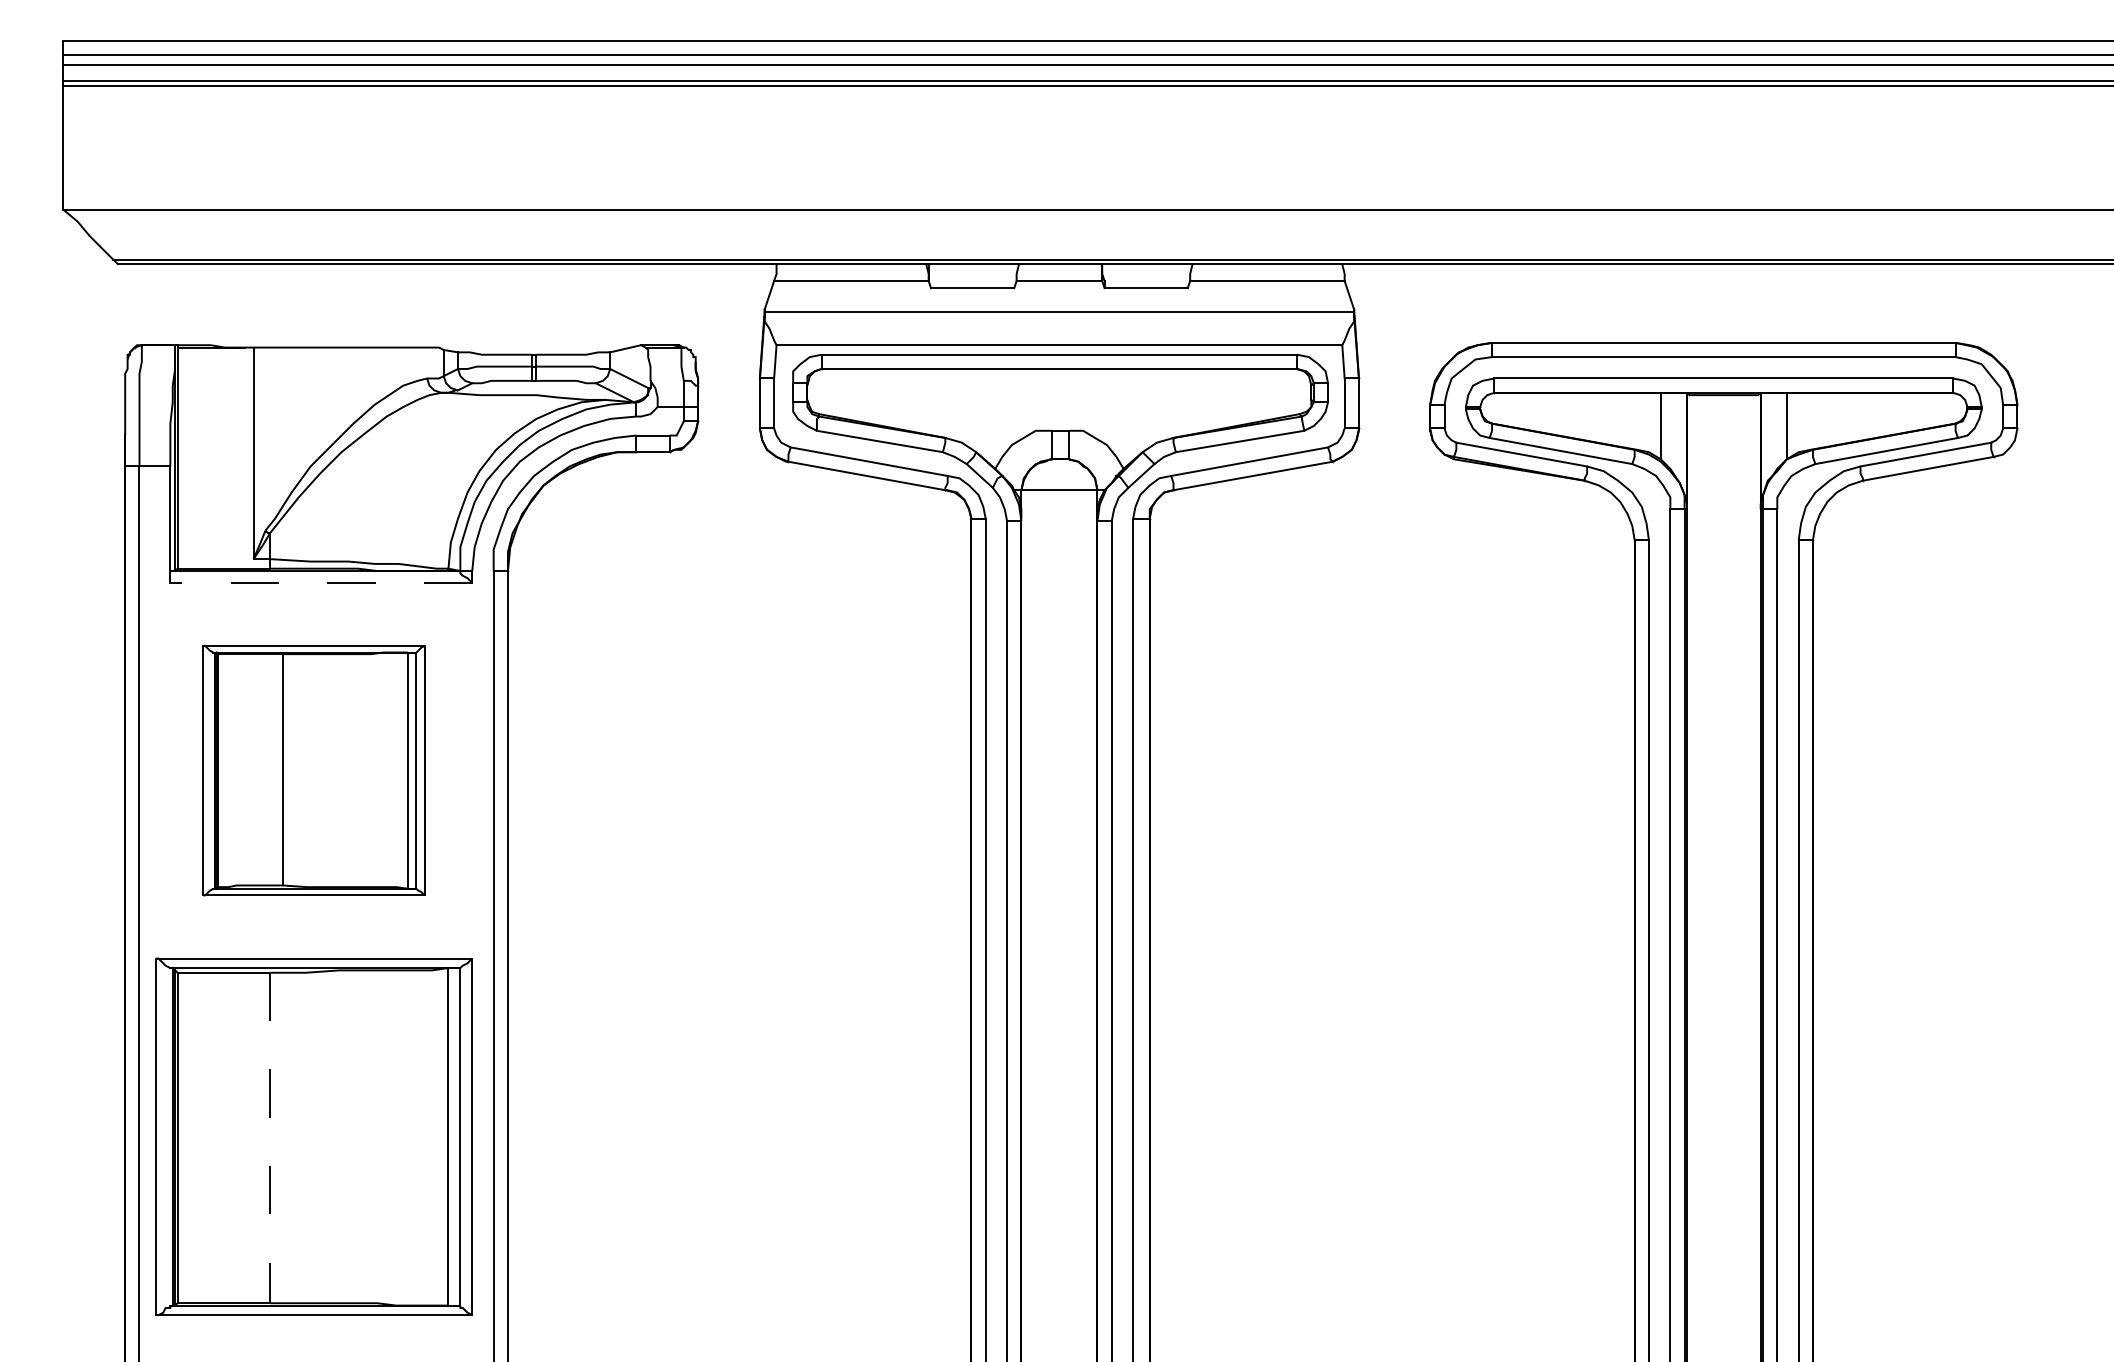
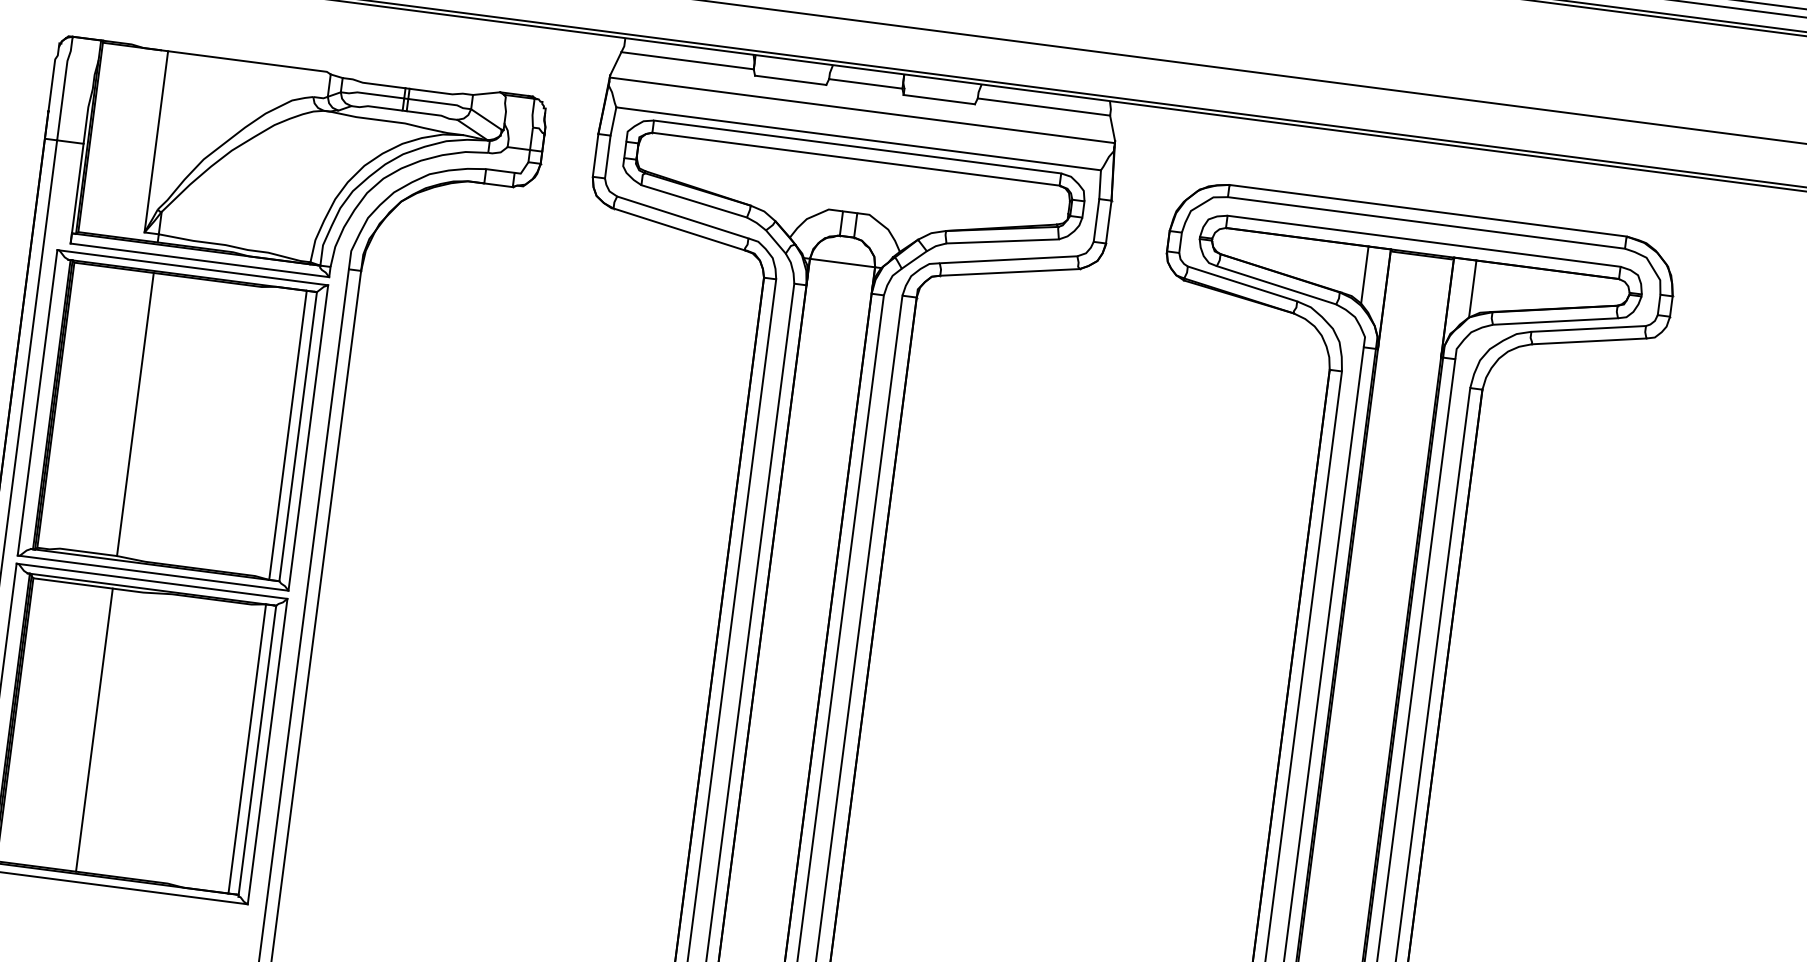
line: (321, 582) -> (200, 260), dashed -> solid
part: (313, 770) -> (172, 420), size x1.43
line: (270, 1138) -> (94, 730), dashed -> solid

